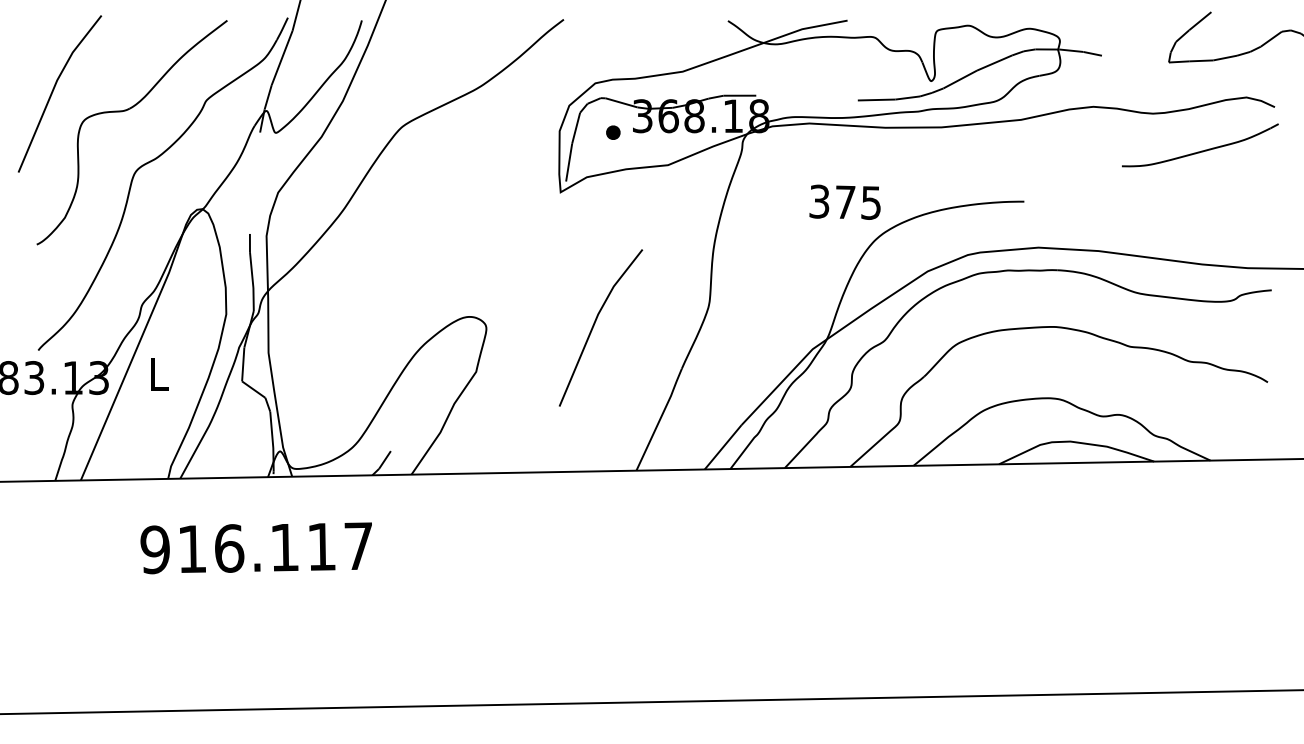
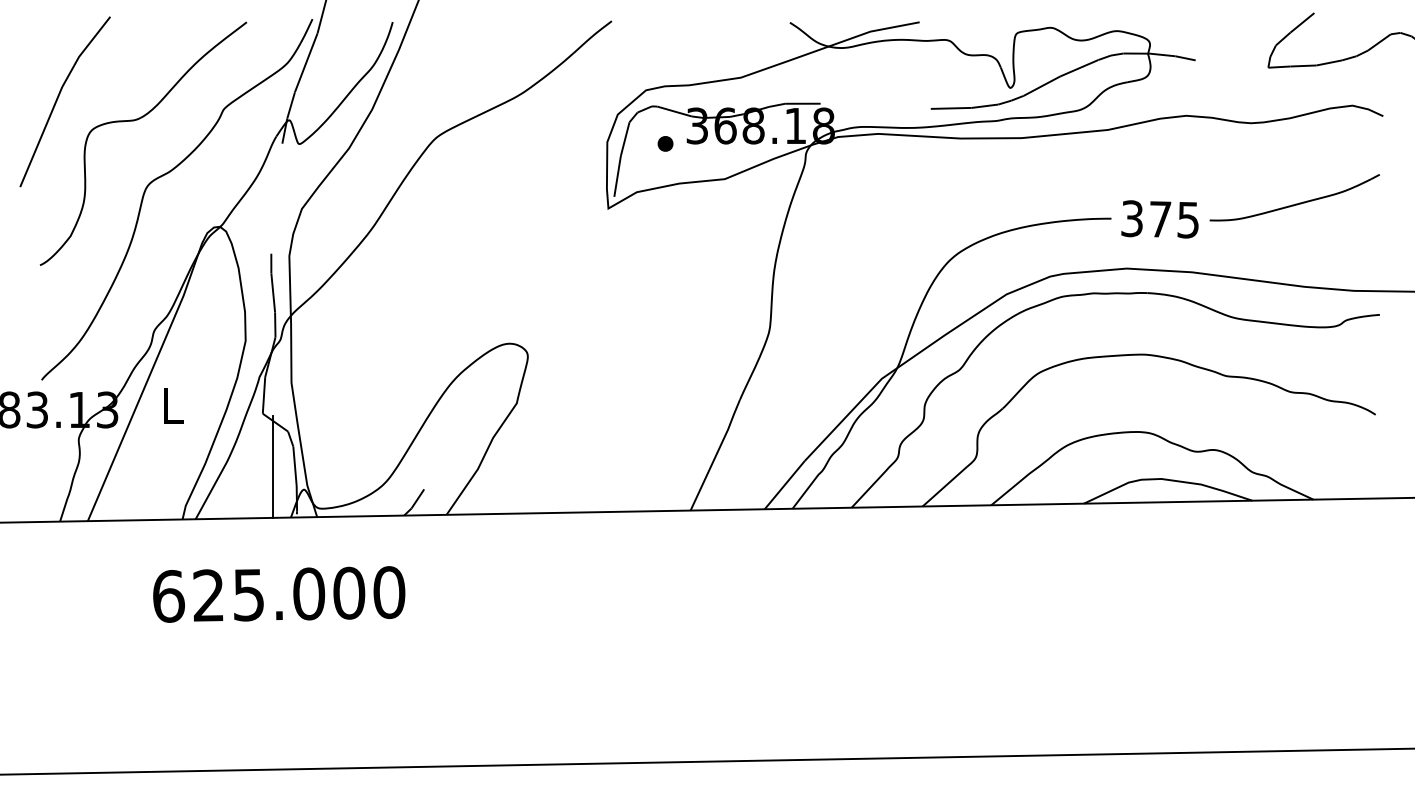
part: (1200, 145) -> (1294, 197), moved
text: (844, 201) -> (1159, 218), moved
line: (594, 326) -> (645, 354), removed
line: (251, 430) -> (272, 466), added
text: (256, 547) -> (278, 593), 916.117 -> 625.000

